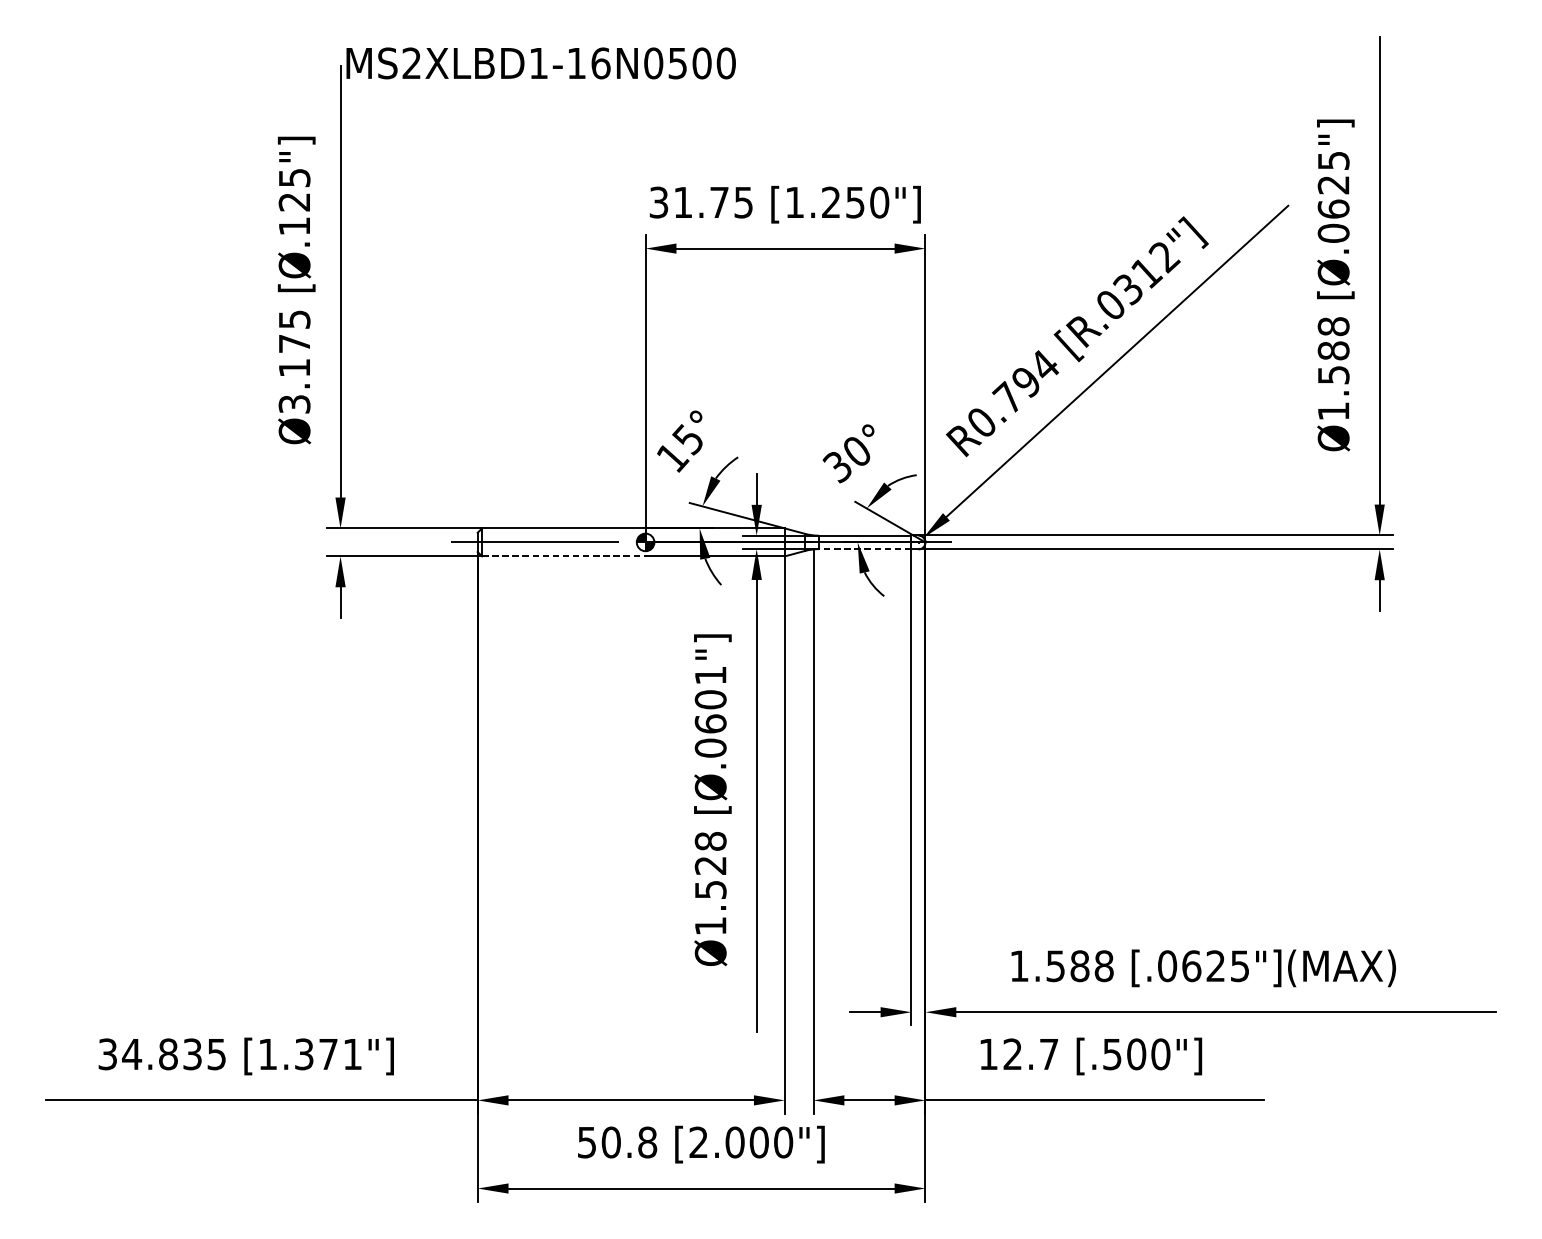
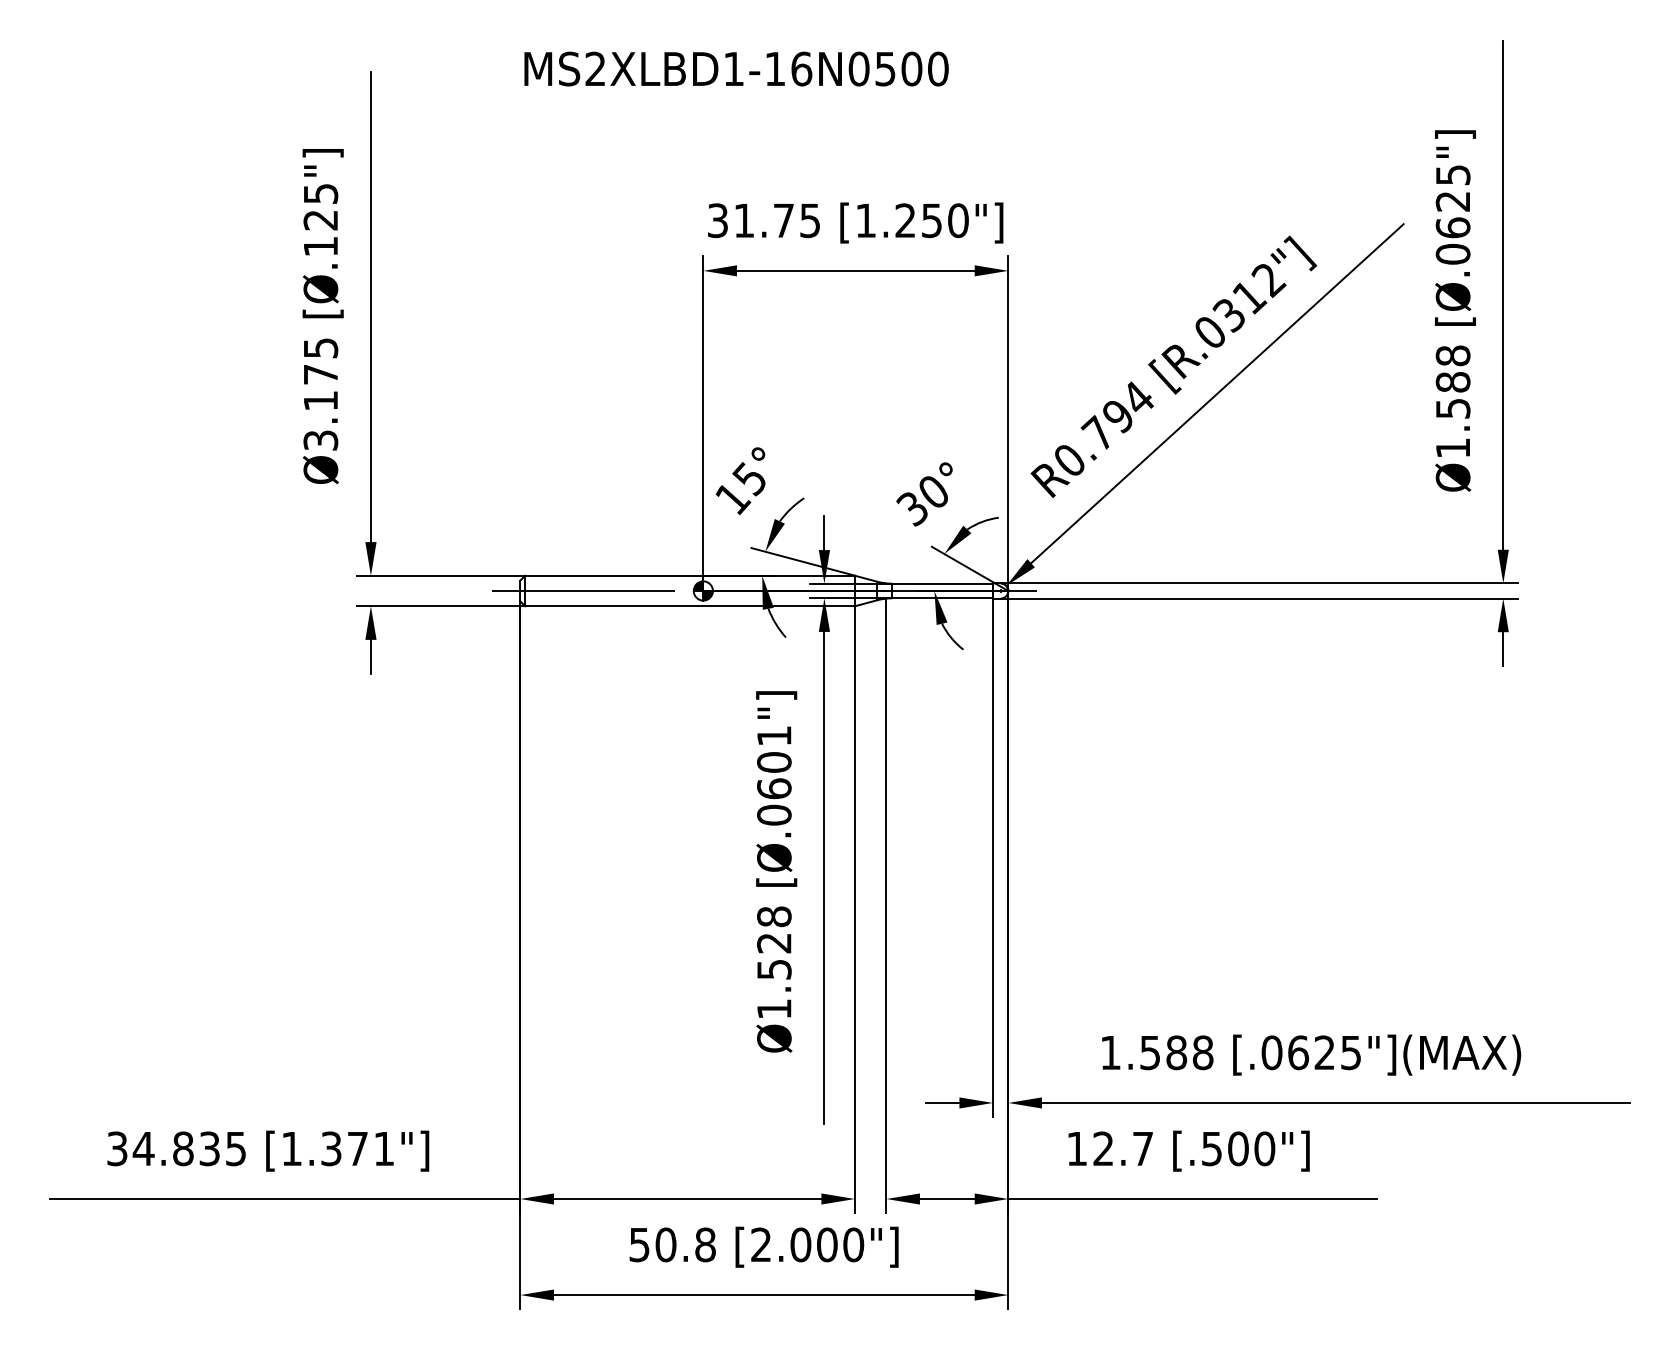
text: (541, 62) -> (736, 68), moved
line: (864, 549) -> (941, 598), dashed -> solid
line: (564, 556) -> (614, 606), dashed -> solid

